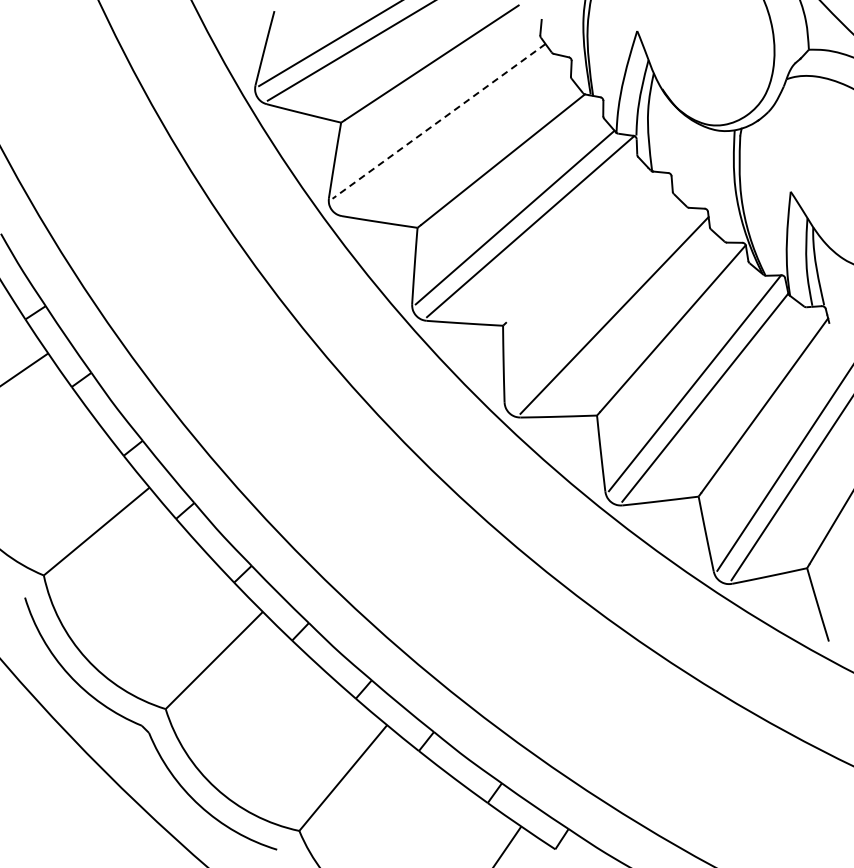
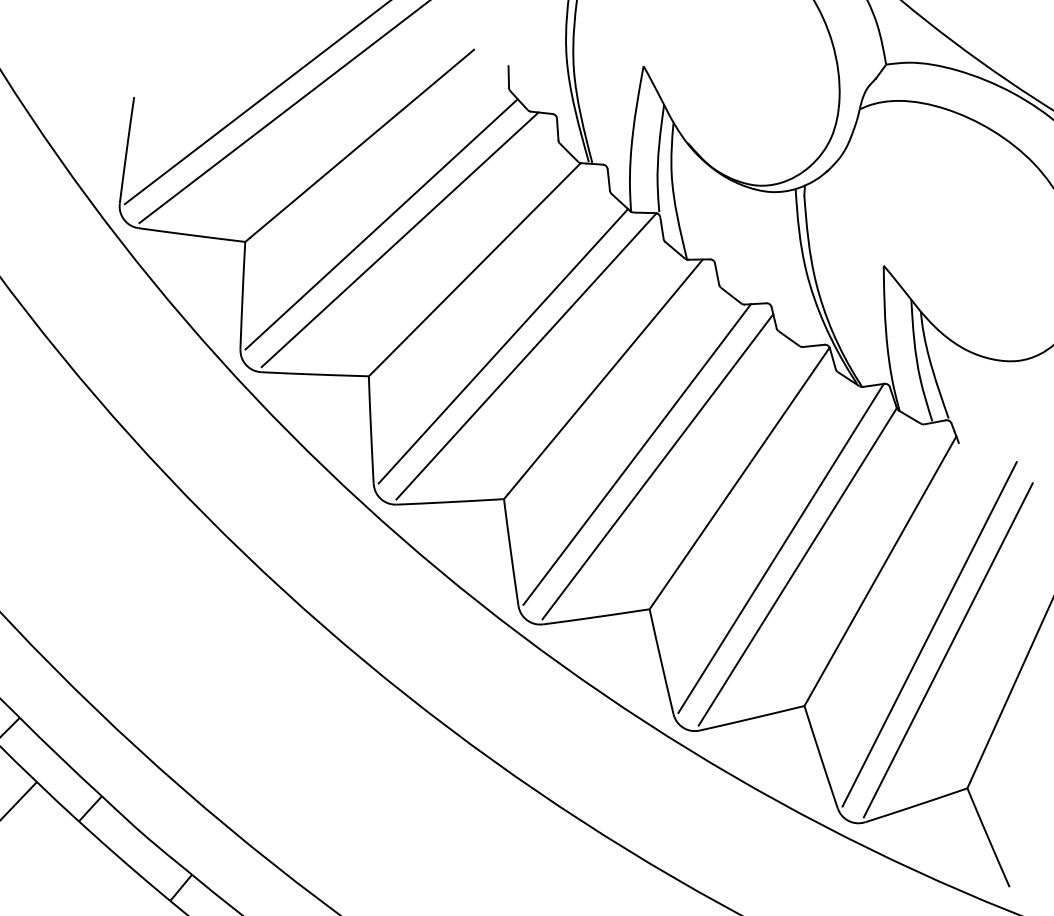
line: (439, 121) -> (382, 224), dashed -> solid
line: (450, 133) -> (399, 239), added
line: (584, 247) -> (604, 376), added
line: (600, 305) -> (636, 455), added

